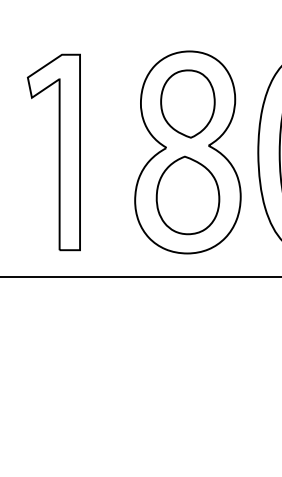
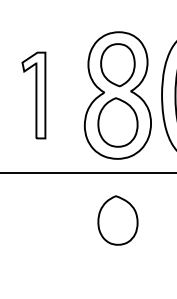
part: (53, 152) -> (33, 95), size x0.7
part: (187, 351) -> (117, 220), added

